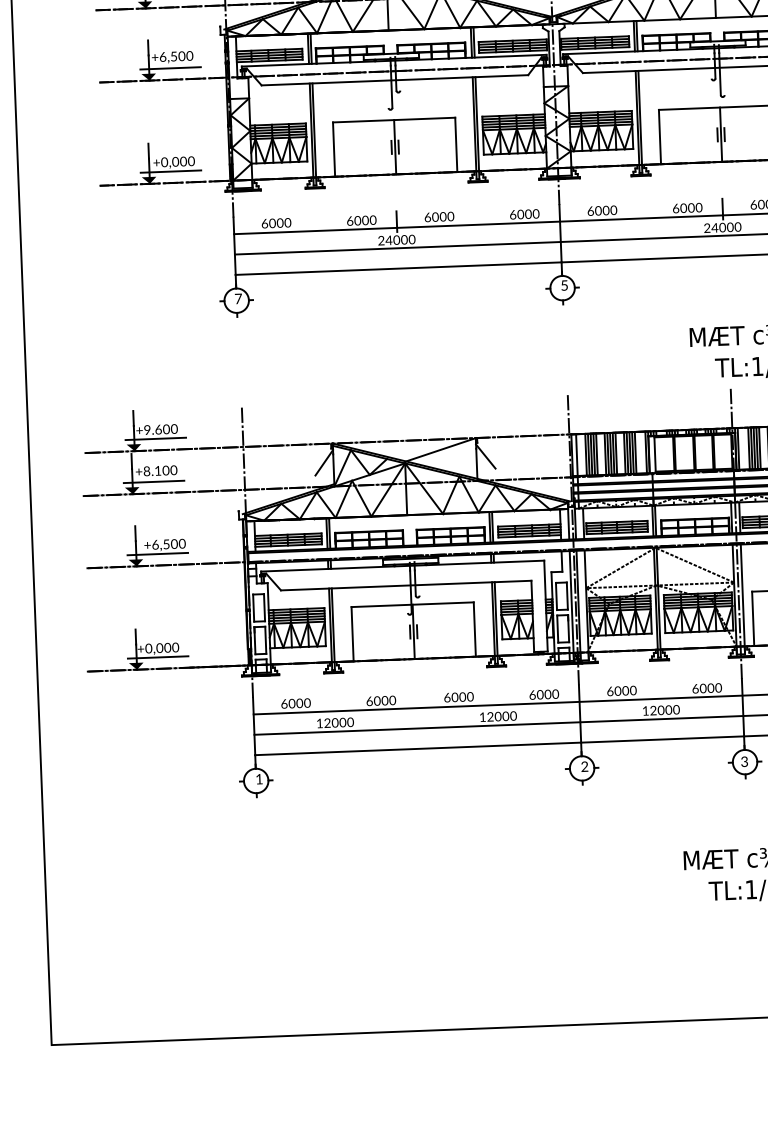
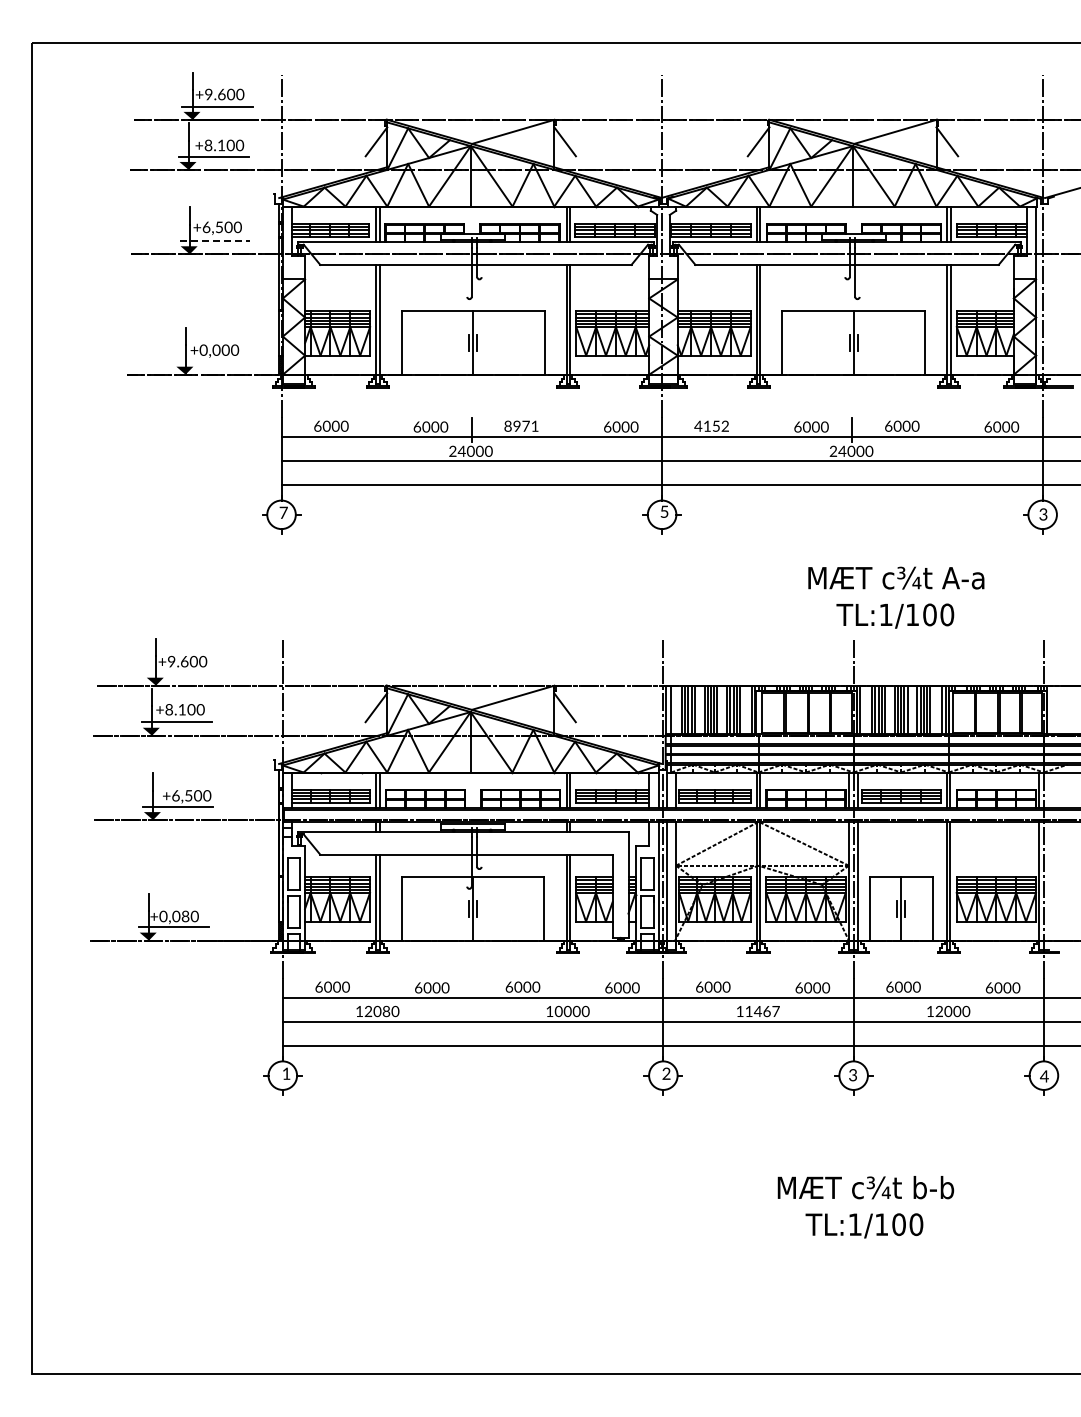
line: (171, 67) -> (215, 240), solid -> dashed
line: (170, 171) -> (210, 361), removed
text: (601, 210) -> (711, 425), 6000 -> 4152
text: (439, 216) -> (521, 425), 6000 -> 8971
line: (155, 439) -> (180, 672), removed
text: (167, 647) -> (185, 916), +0,000 -> +0,080
text: (664, 710) -> (762, 1011), 12000 -> 11467
text: (490, 717) -> (558, 1012), 12000 -> 10000
text: (342, 722) -> (386, 1011), 12000 -> 12080

